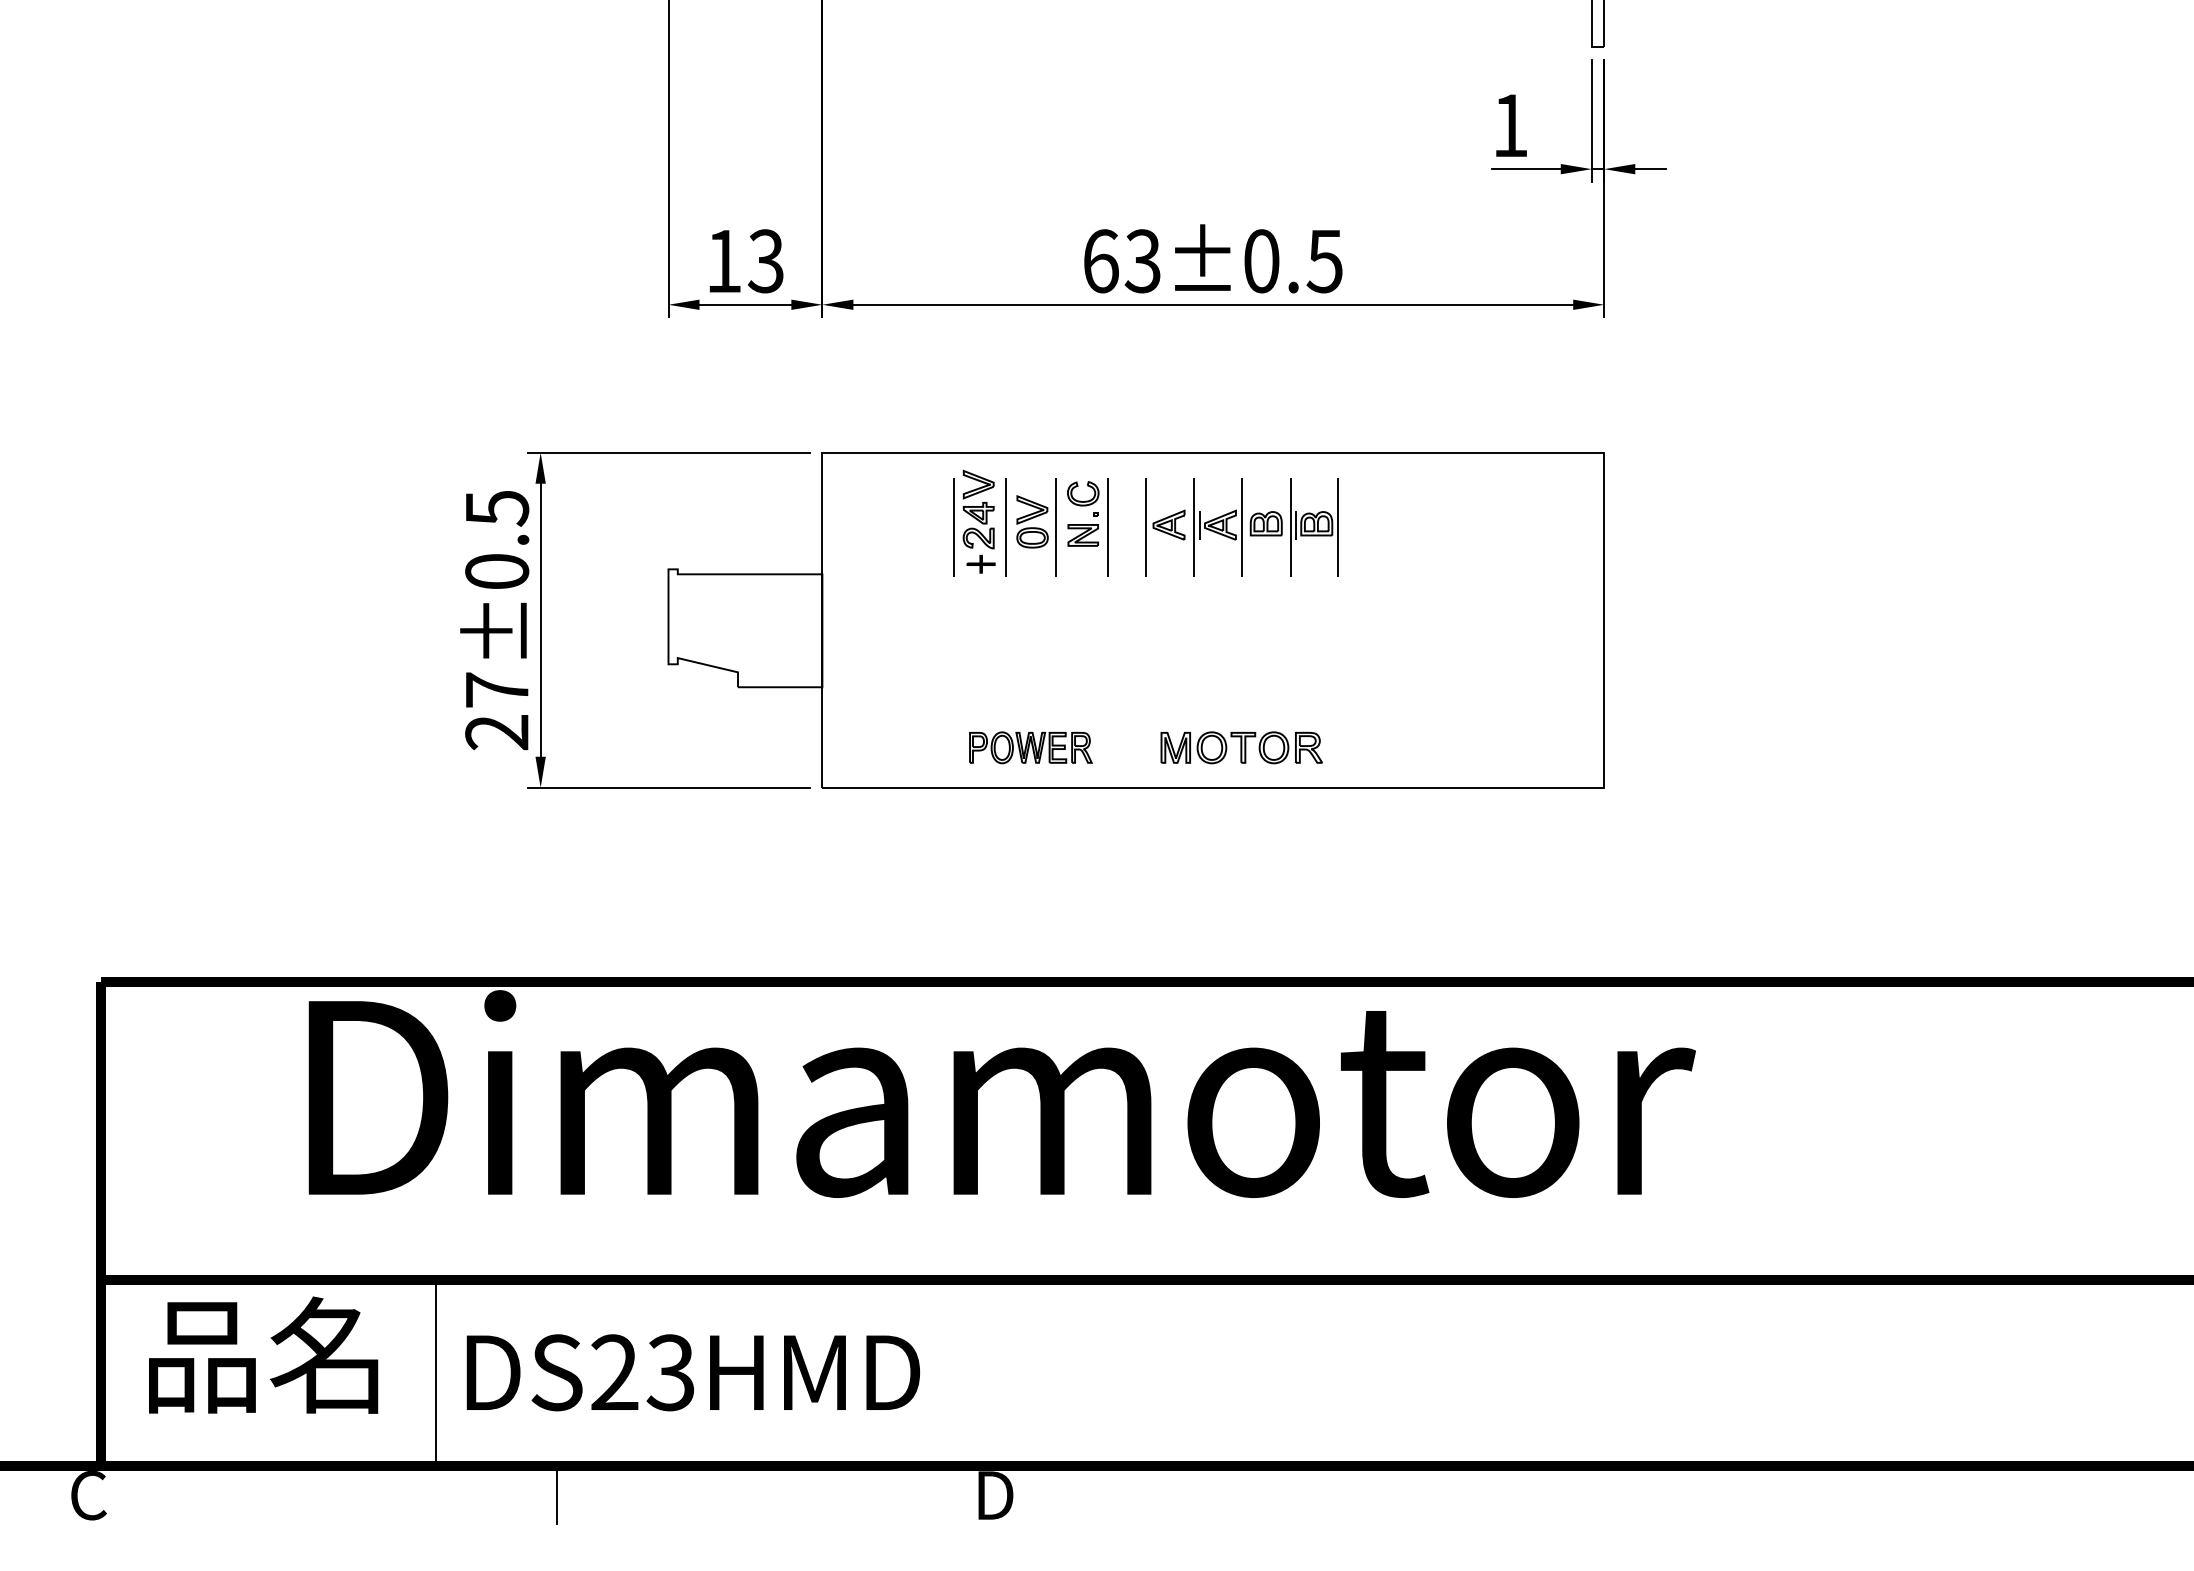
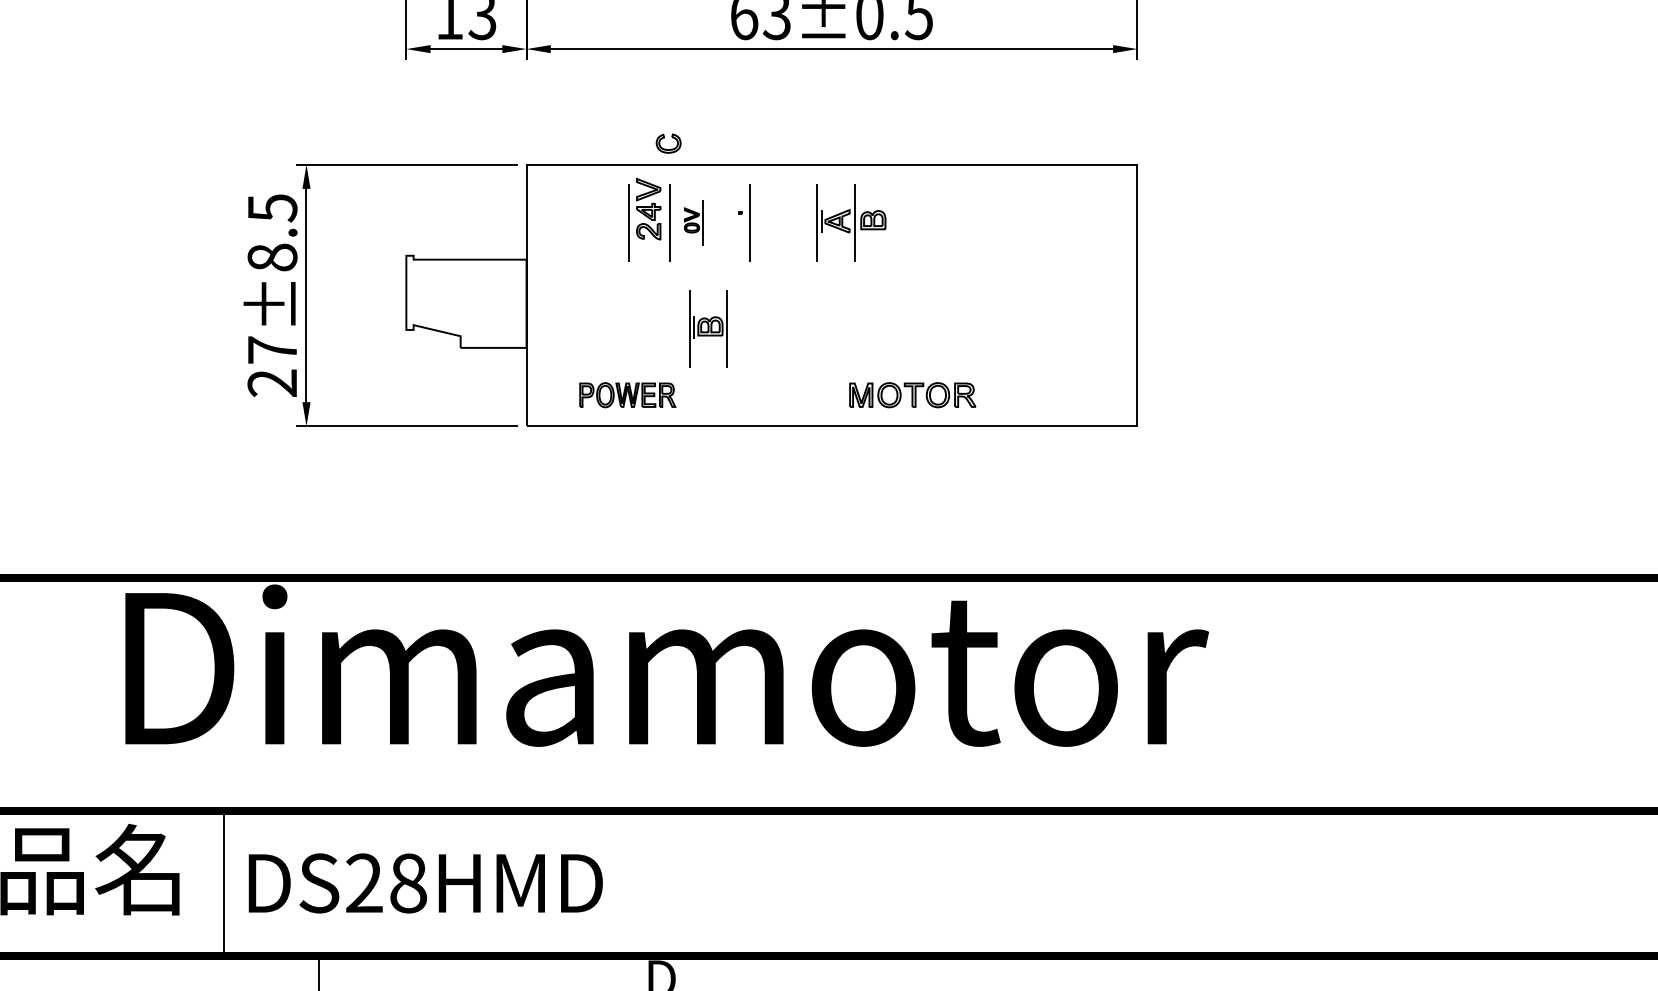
part: (1085, 500) -> (670, 148), moved
part: (1036, 527) -> (693, 223), size x0.6
part: (1165, 527) -> (794, 223), removed
part: (1314, 527) -> (708, 329), moved
part: (1082, 535) -> (729, 229), removed
part: (980, 563) -> (650, 251), removed
text: (497, 571) -> (272, 257), 27±0.5 -> 27±8.5
part: (1030, 747) -> (627, 394), moved
part: (1241, 747) -> (912, 394), moved
text: (670, 1372) -> (407, 883), DS23HMD -> DS28HMD

